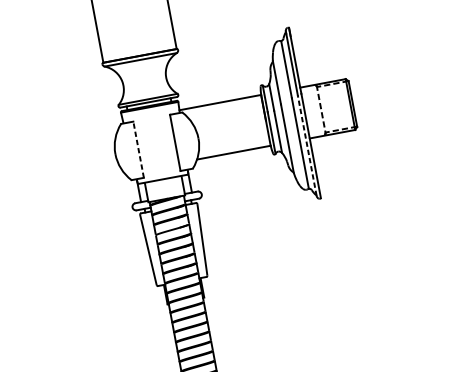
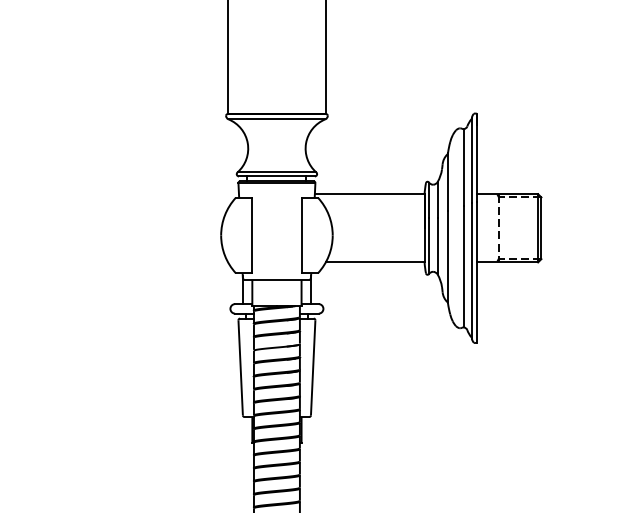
line: (307, 145) -> (472, 271), dashed -> solid
line: (138, 149) -> (252, 235), dashed -> solid

